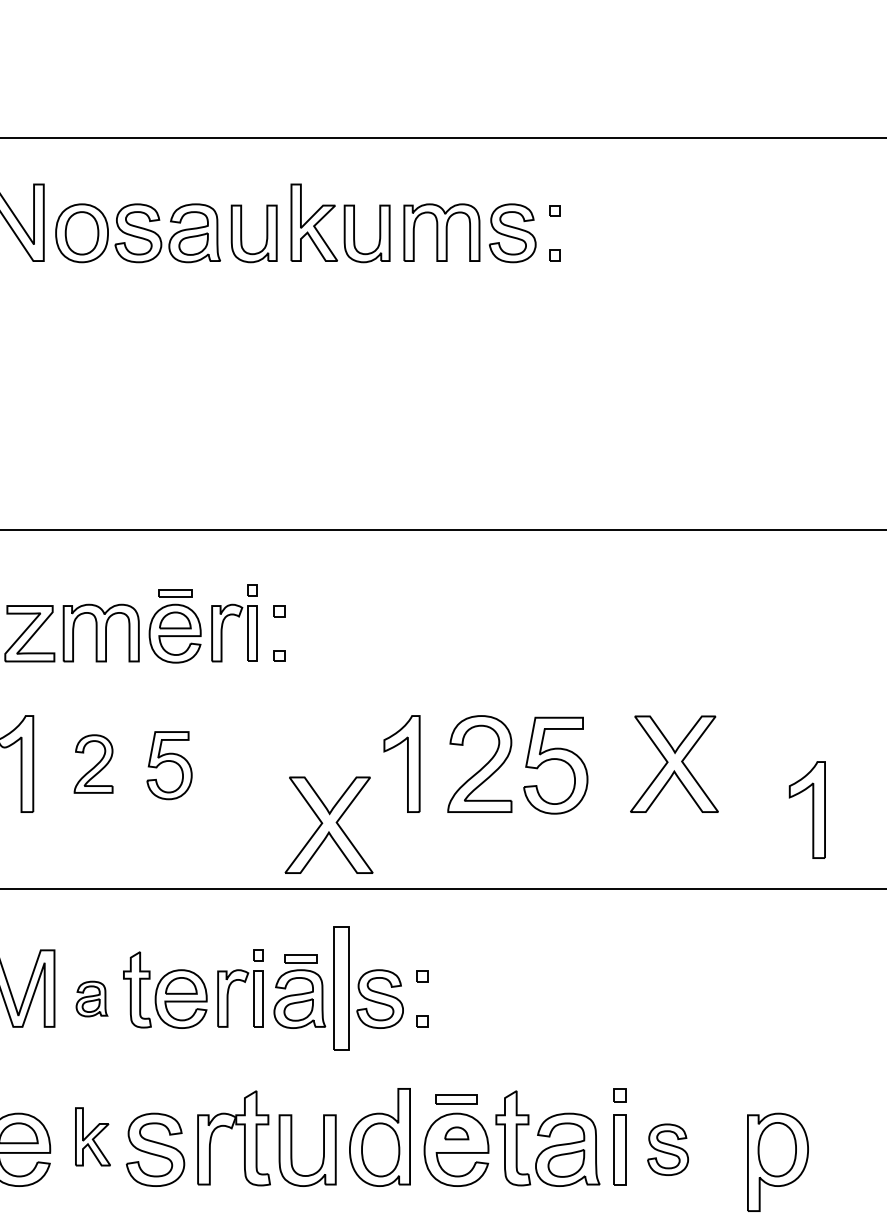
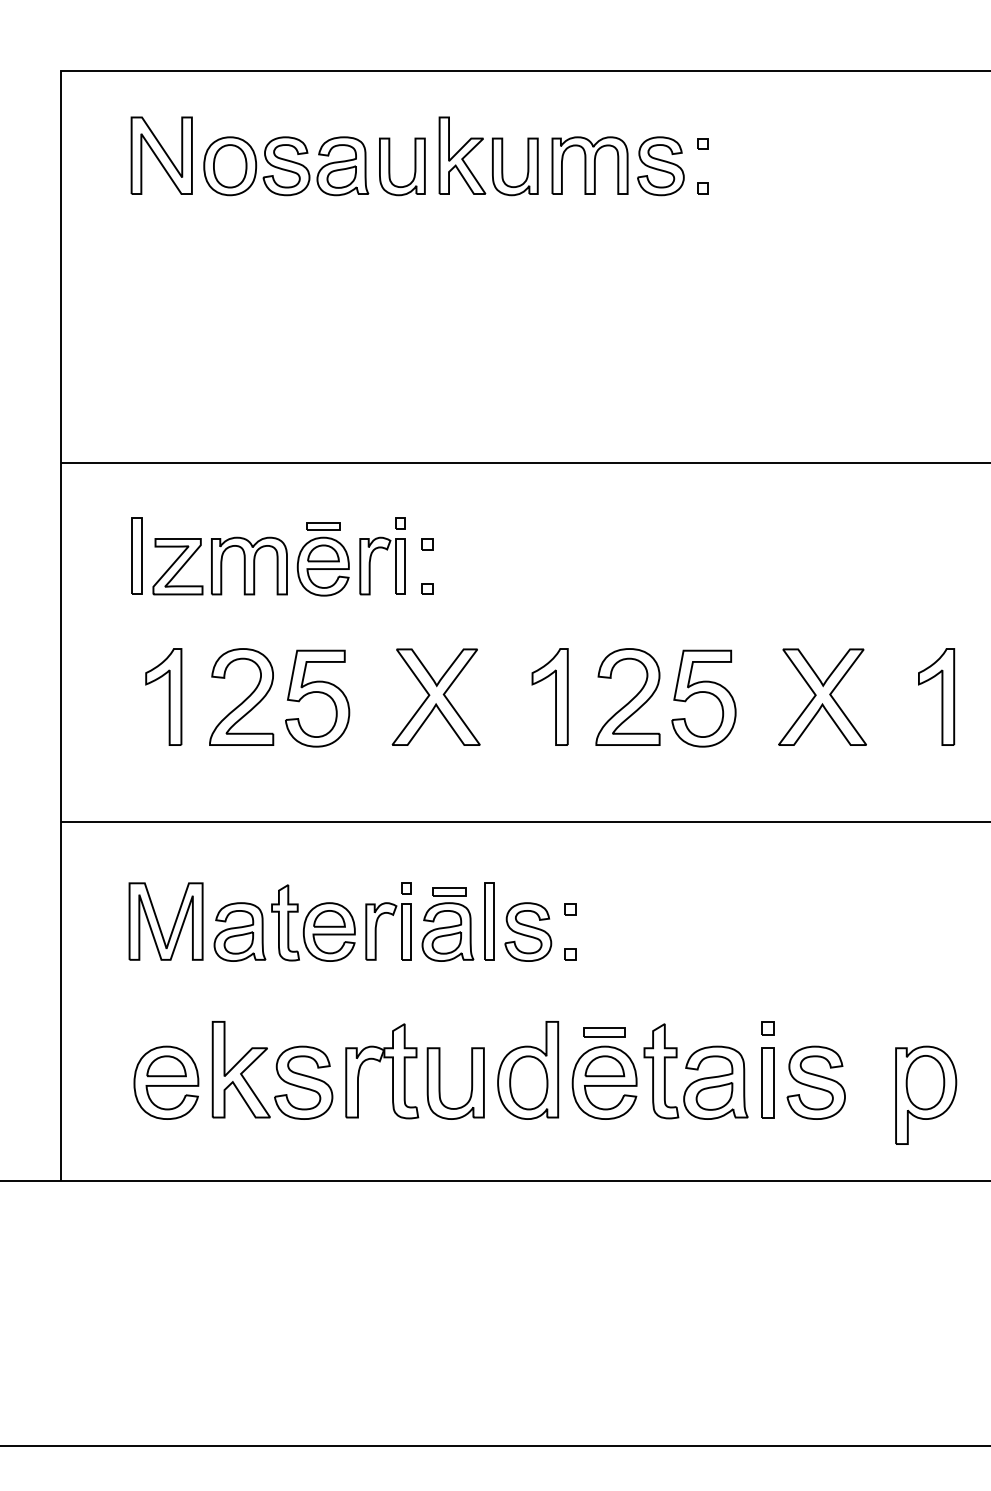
part: (93, 763) -> (241, 696), size x1.67
part: (169, 765) -> (317, 698), size x1.43
part: (807, 809) -> (936, 696), moved
part: (328, 824) -> (435, 696), moved
part: (341, 988) -> (489, 921), size x0.62
part: (91, 998) -> (239, 931), size x1.67
part: (456, 1133) -> (604, 1066), size x1.67
part: (92, 1136) -> (240, 1069), size x1.67
part: (667, 1149) -> (815, 1082), size x1.43

